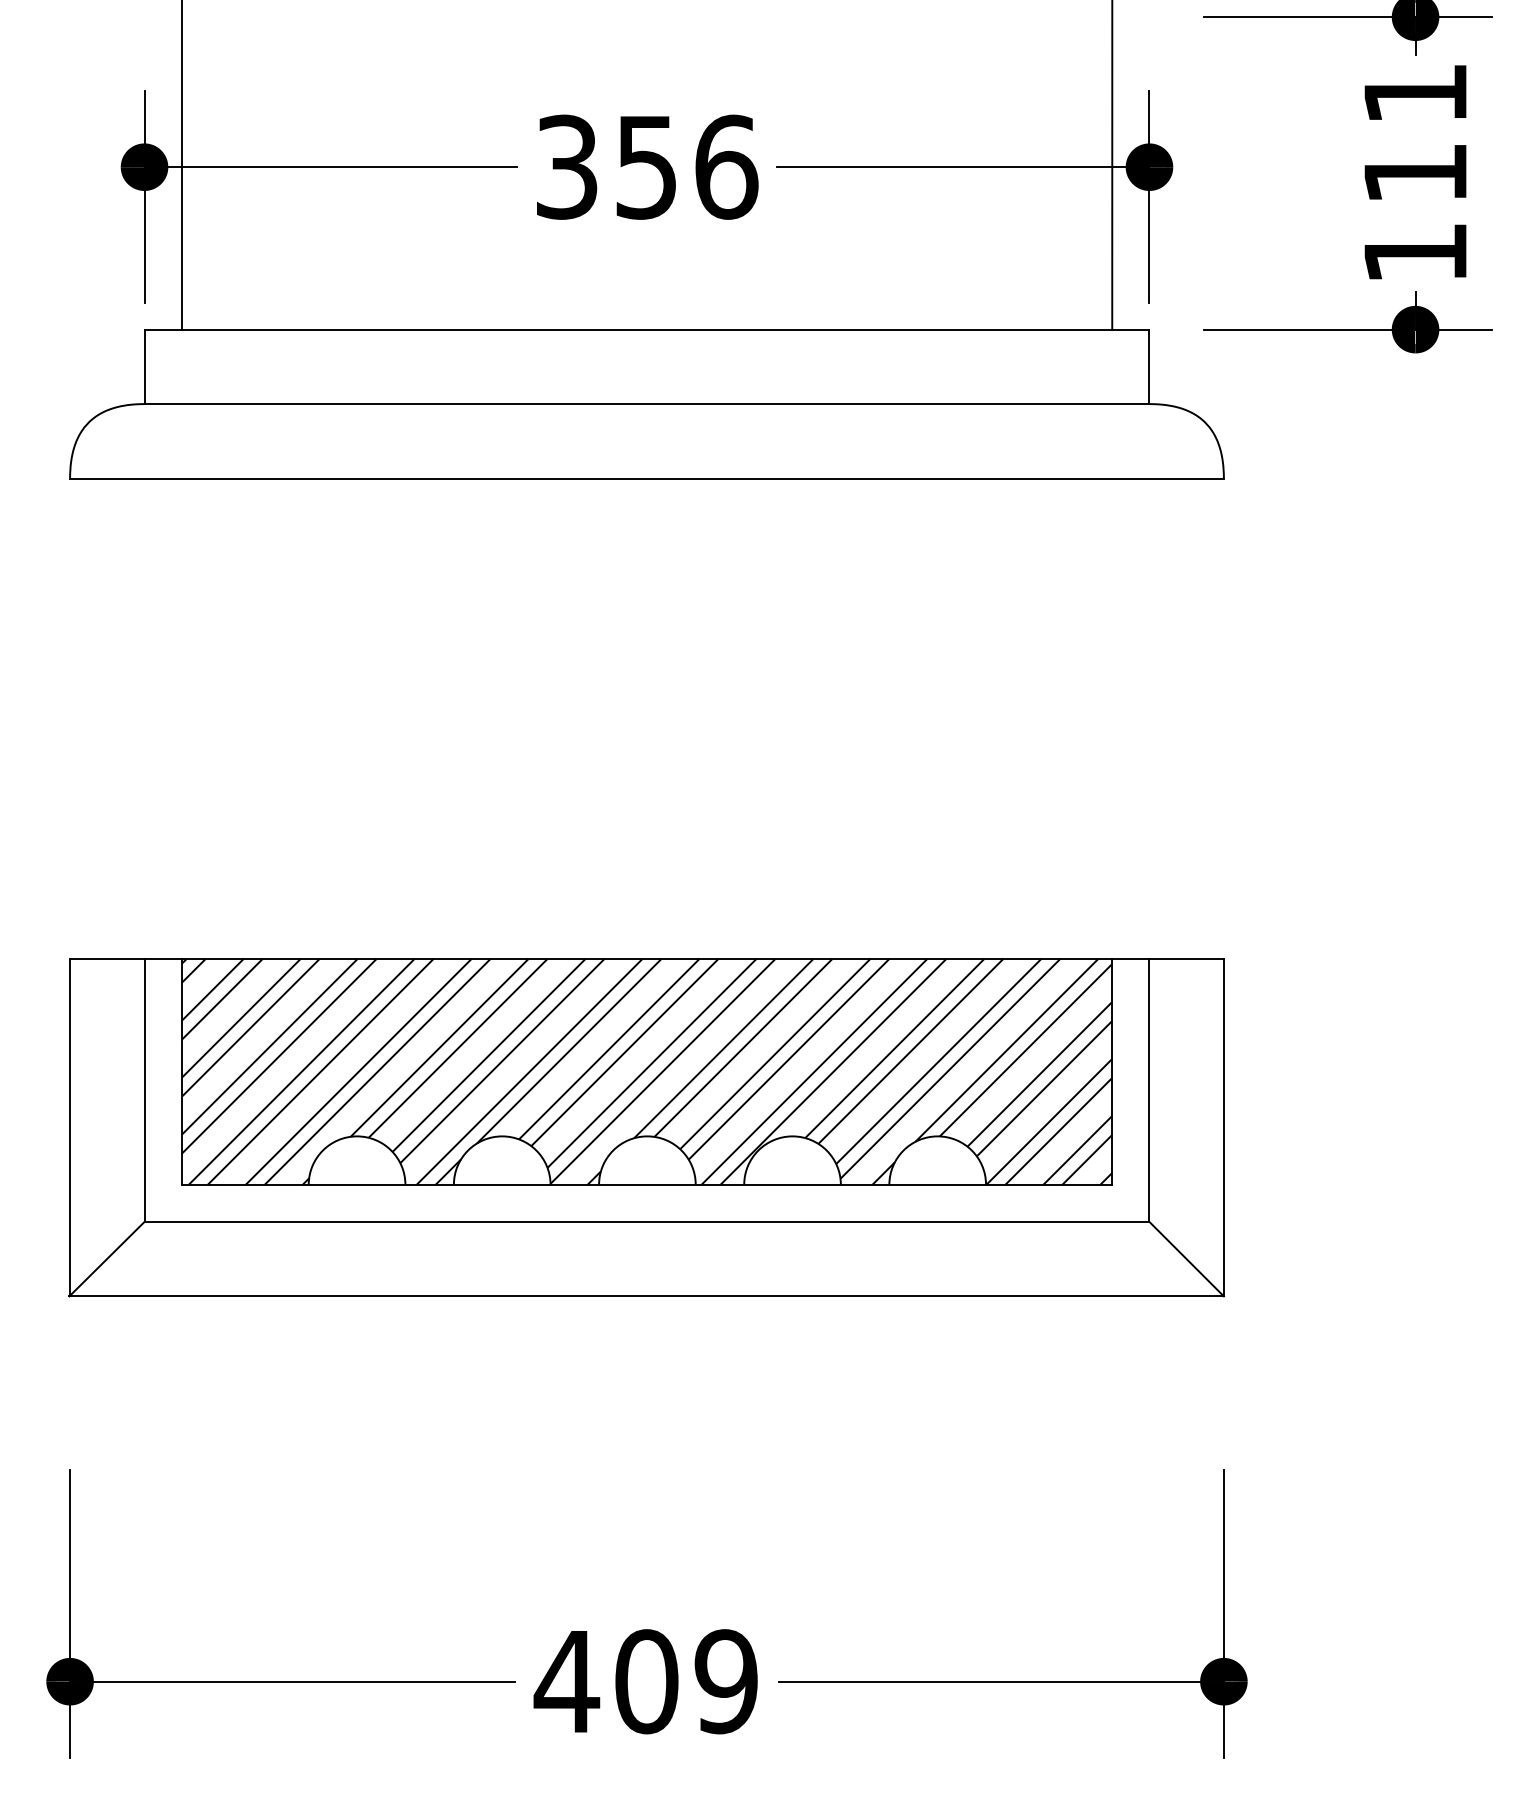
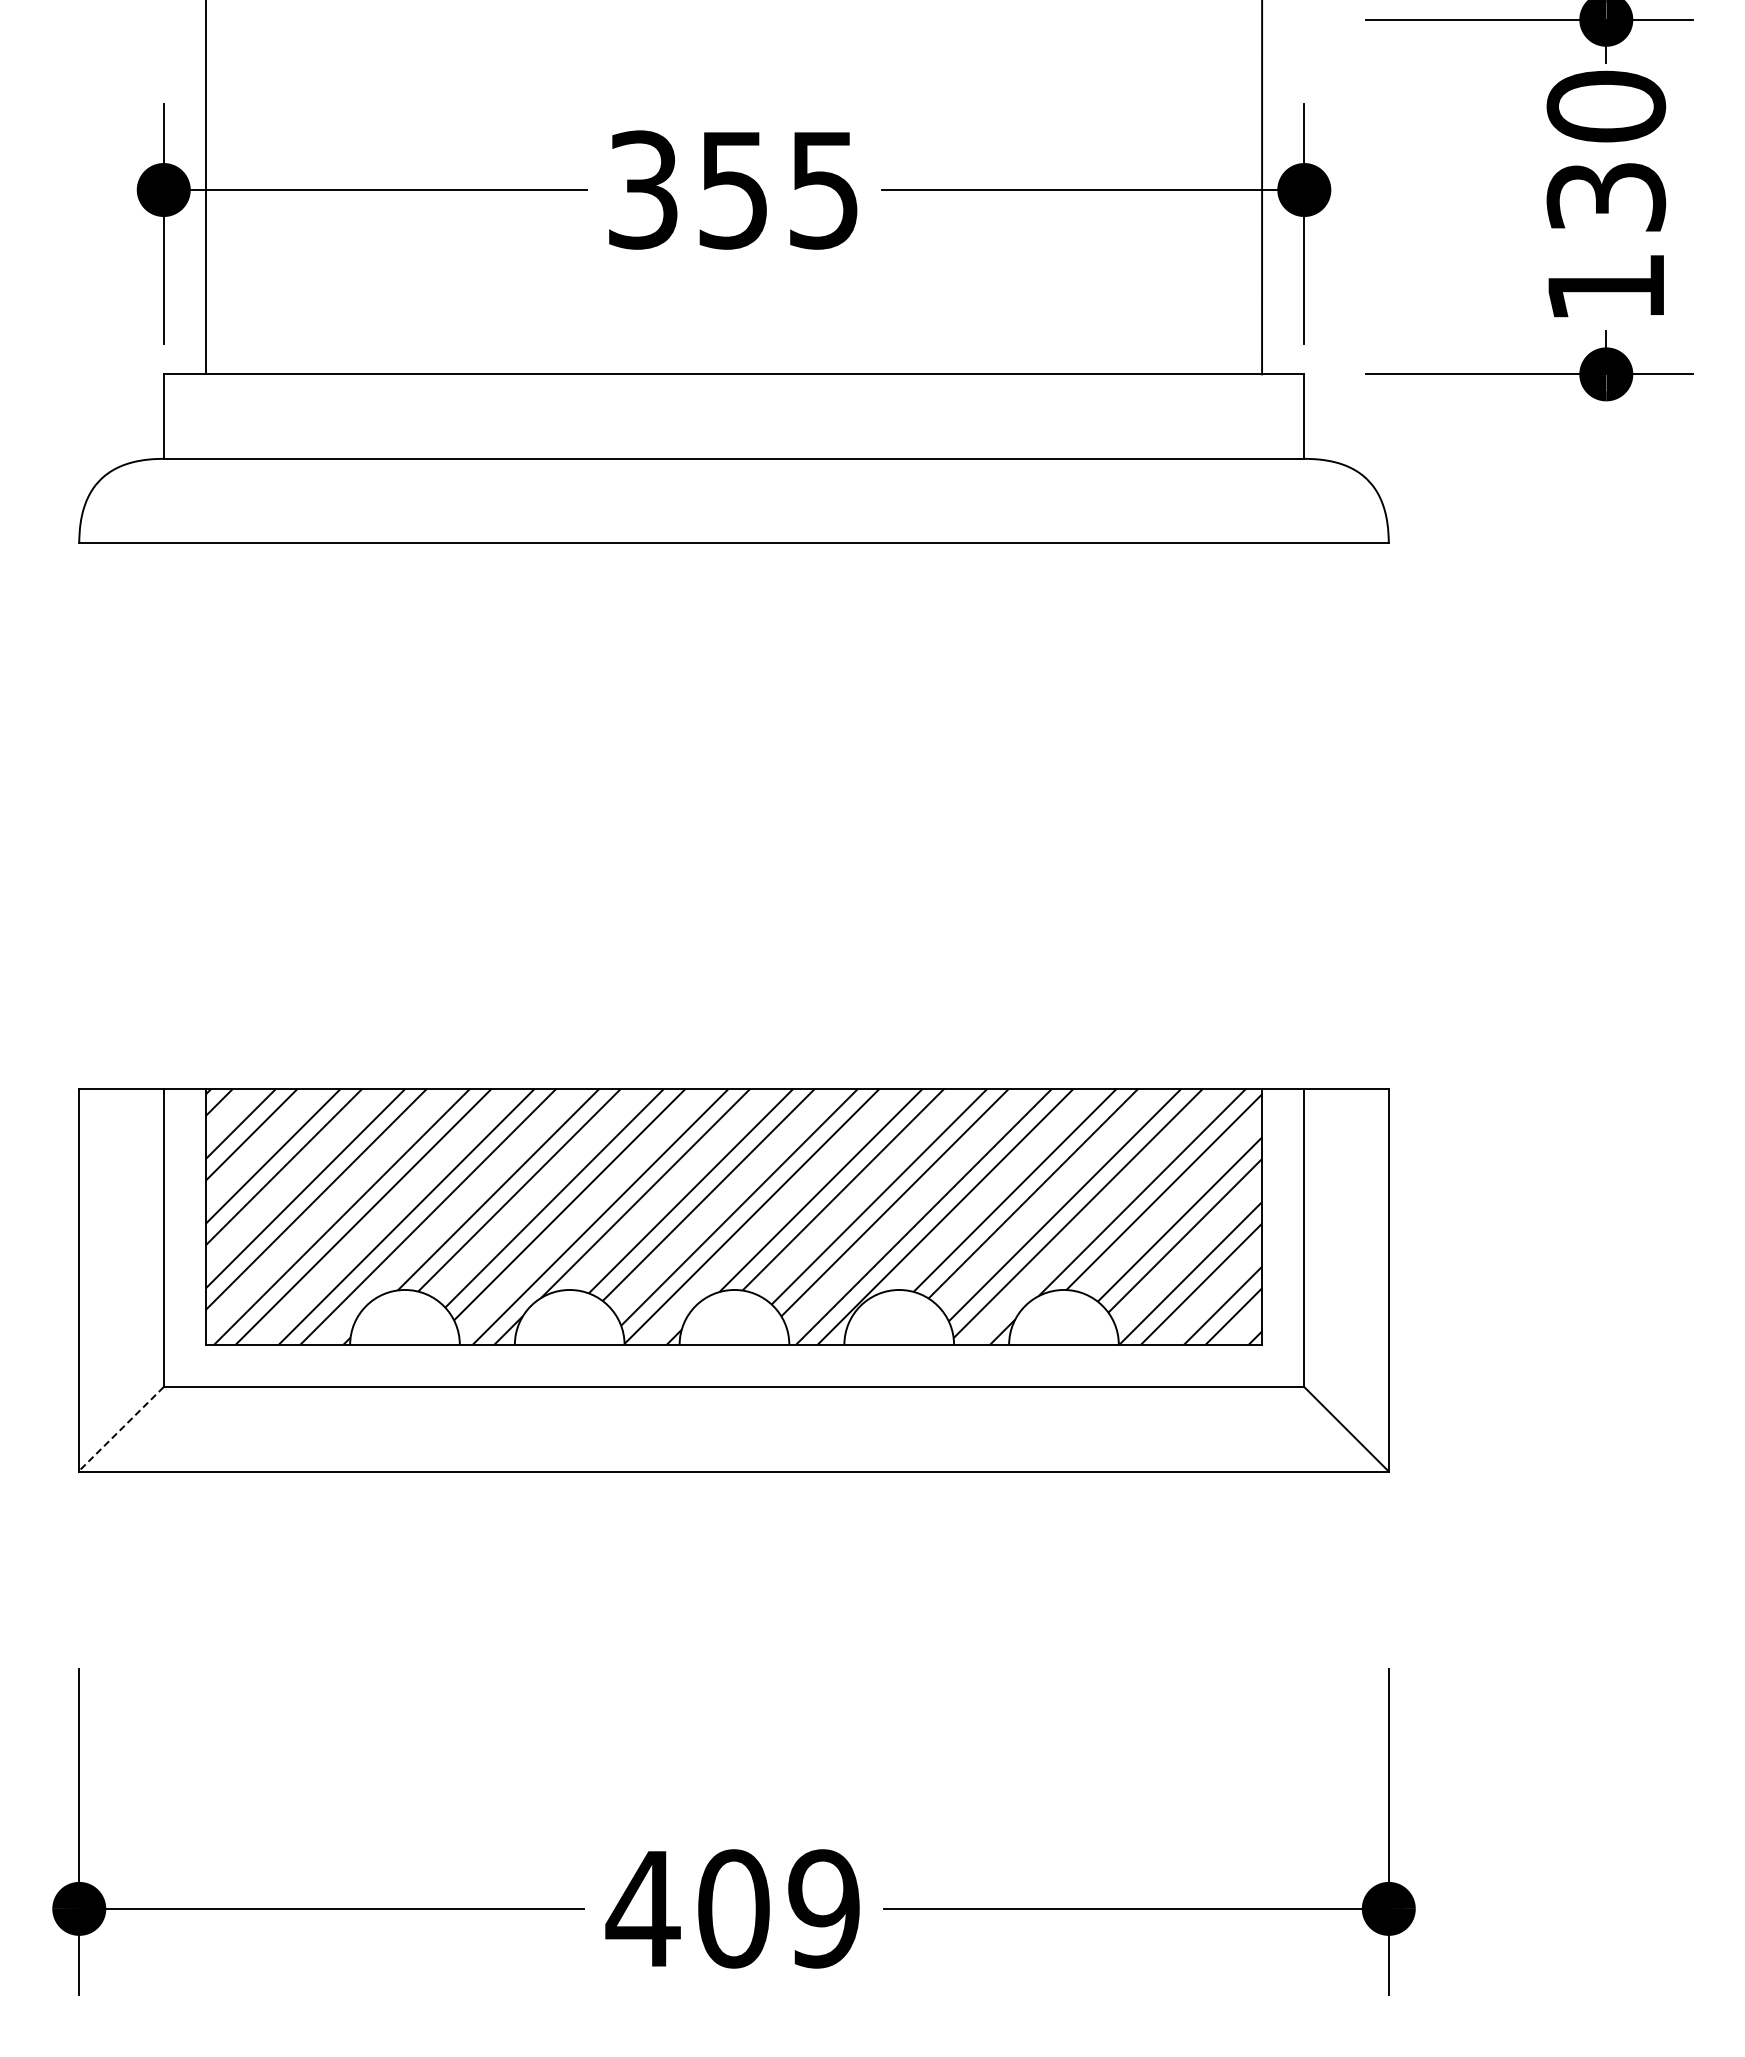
text: (1415, 132) -> (1606, 150), 111 -> 130
text: (726, 166) -> (824, 189), 356 -> 355
line: (106, 1259) -> (120, 1429), solid -> dashed

